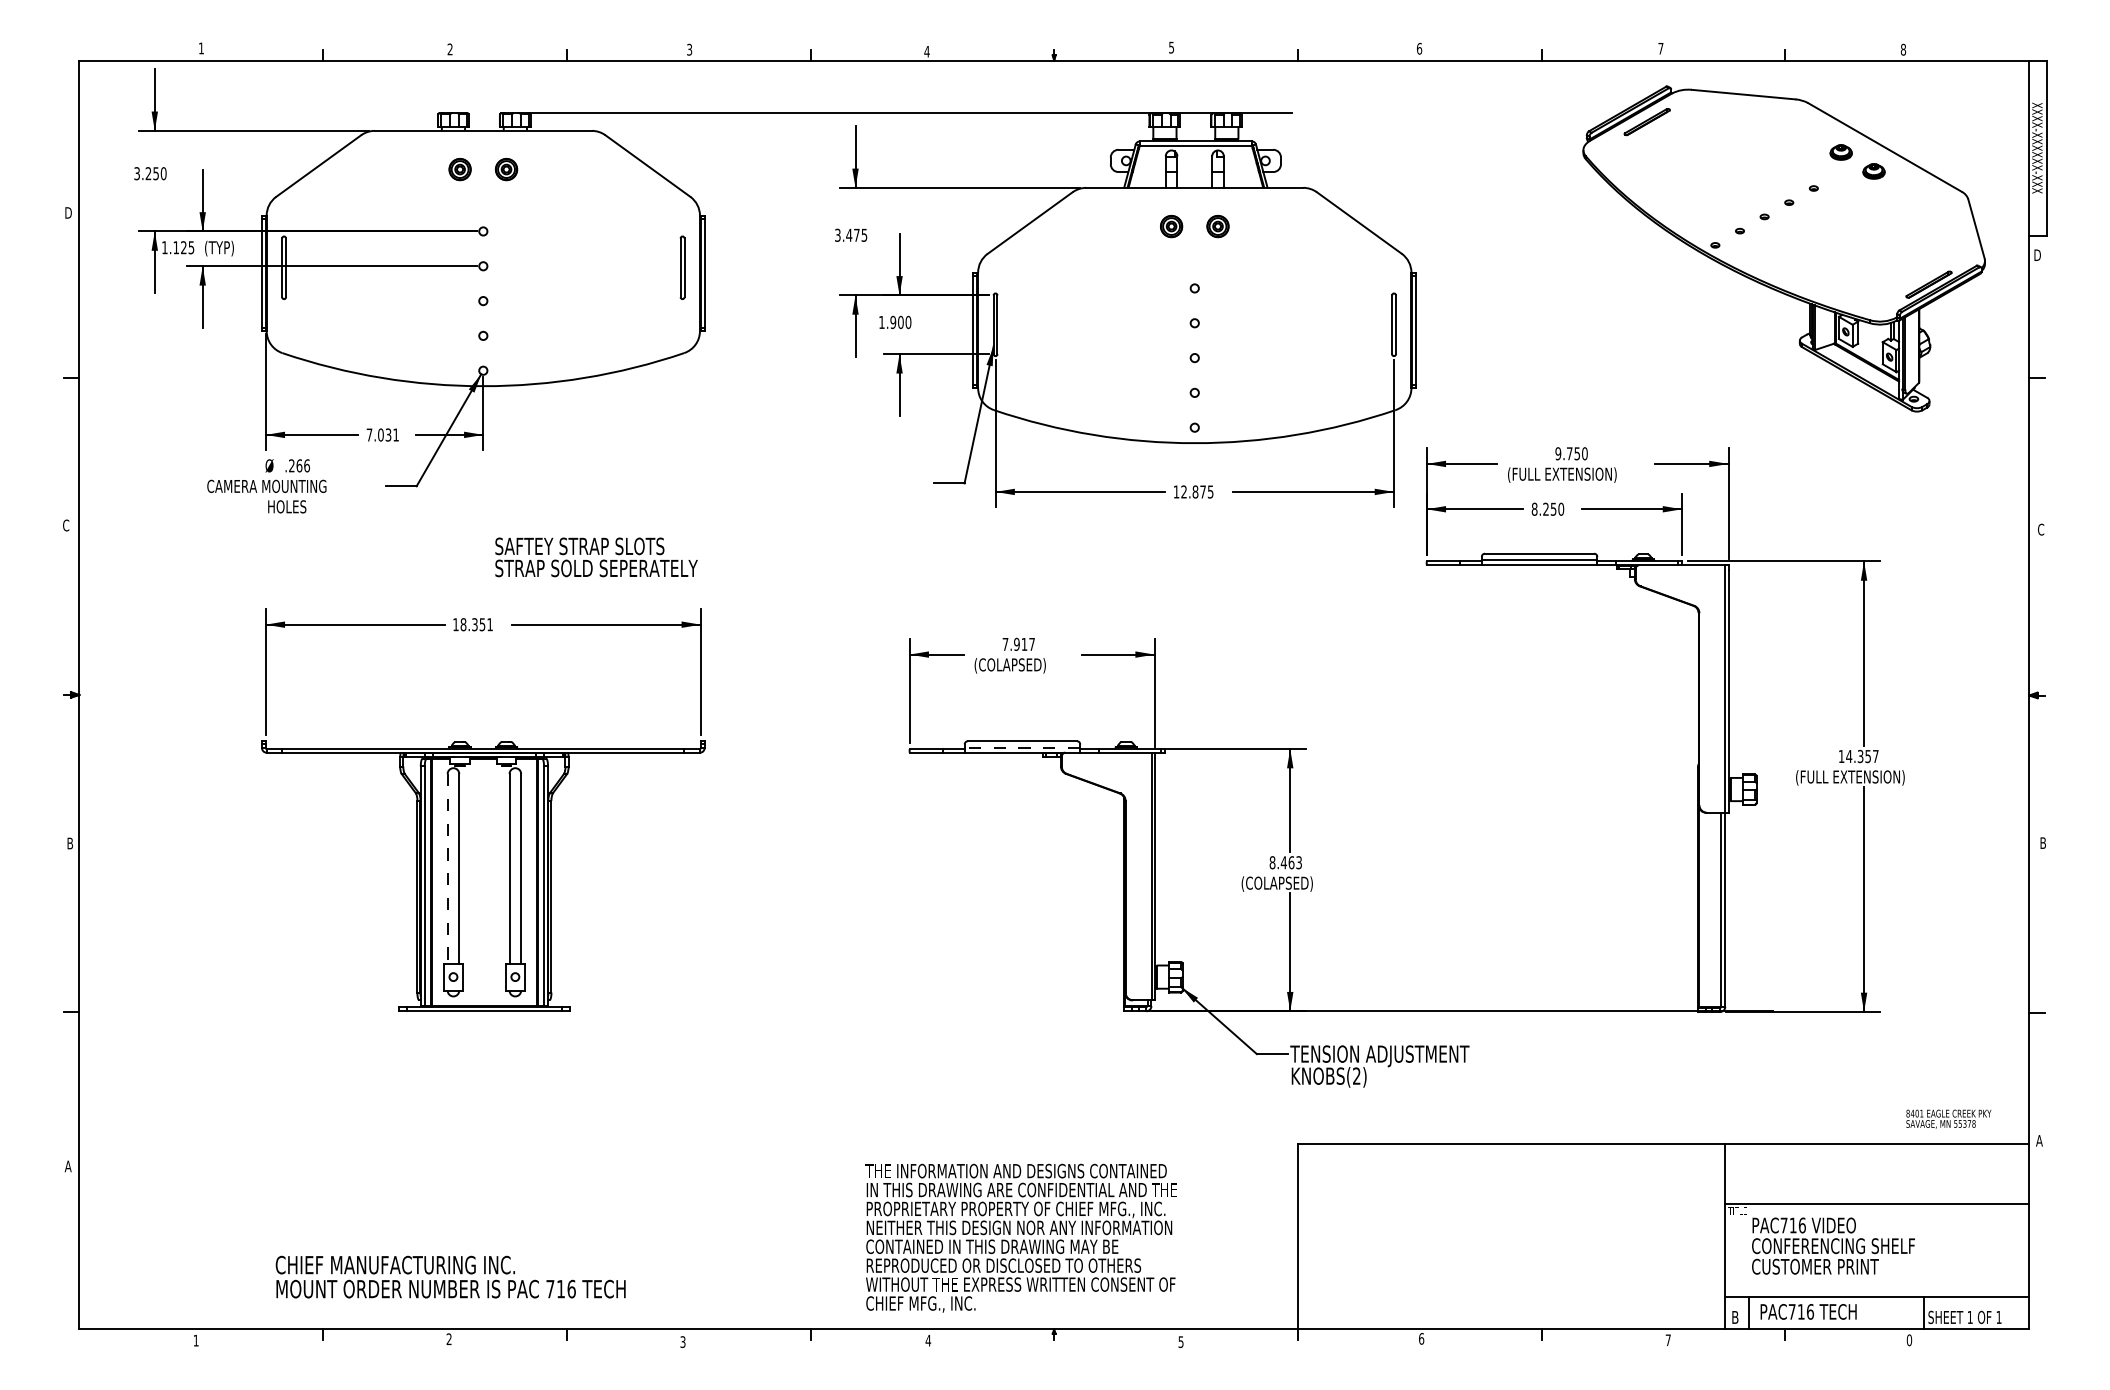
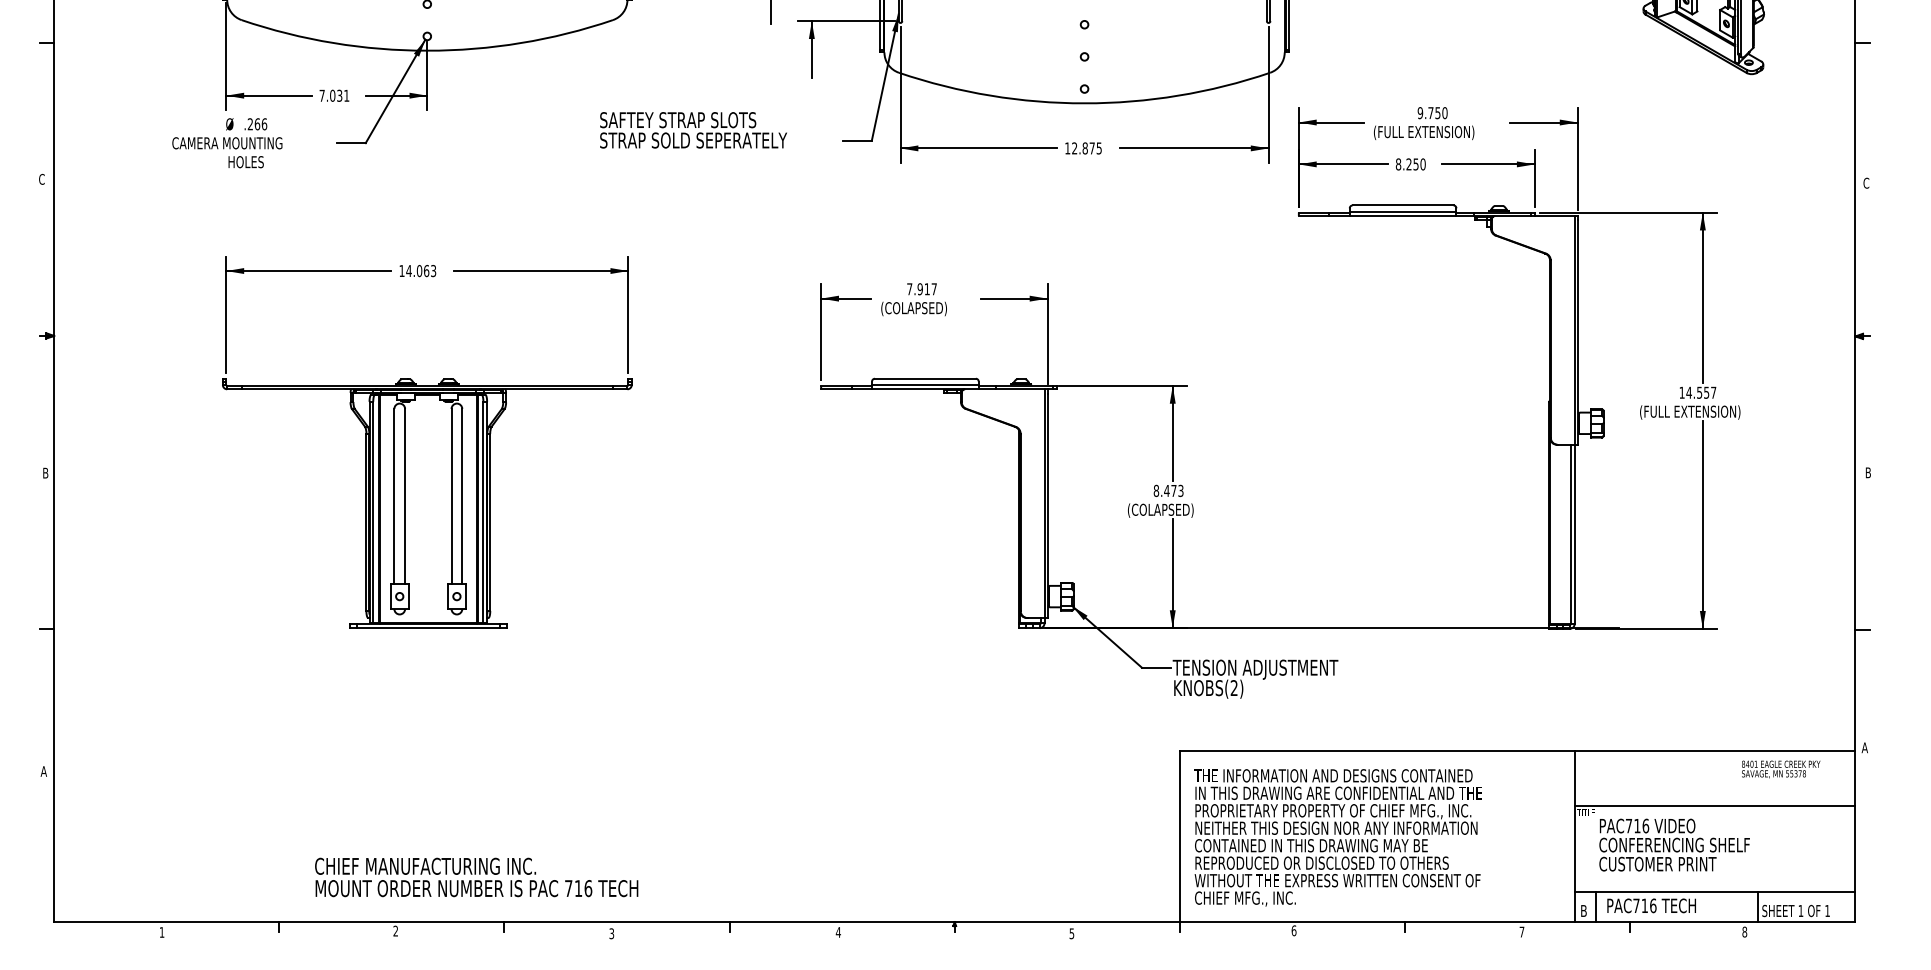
text: (596, 557) -> (693, 130), moved
text: (476, 624) -> (421, 270), 18.351 -> 14.063
line: (1022, 748) -> (925, 385), dashed -> solid
text: (1860, 755) -> (1699, 391), 14.357 -> 14.557
text: (1291, 862) -> (1173, 490), 8.463 -> 8.473
line: (447, 868) -> (394, 496), dashed -> solid
text: (1948, 1118) -> (1780, 768), moved
text: (1020, 1237) -> (1337, 837), moved
text: (450, 1276) -> (476, 876), moved
text: (1909, 1339) -> (1744, 931), 0 -> 8

